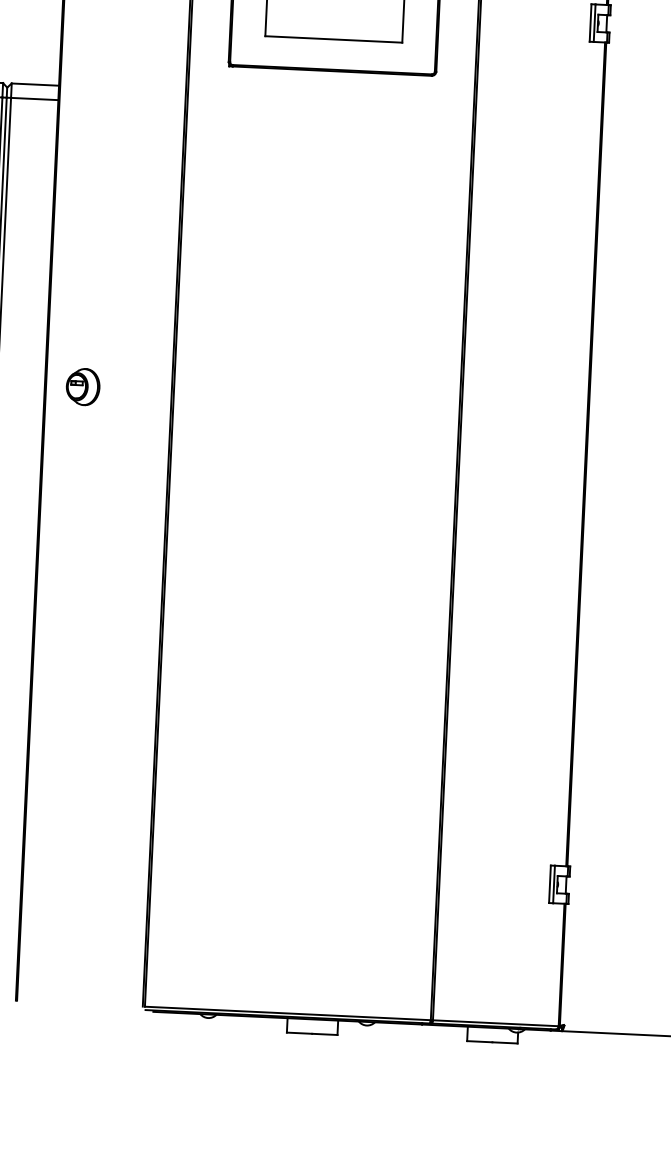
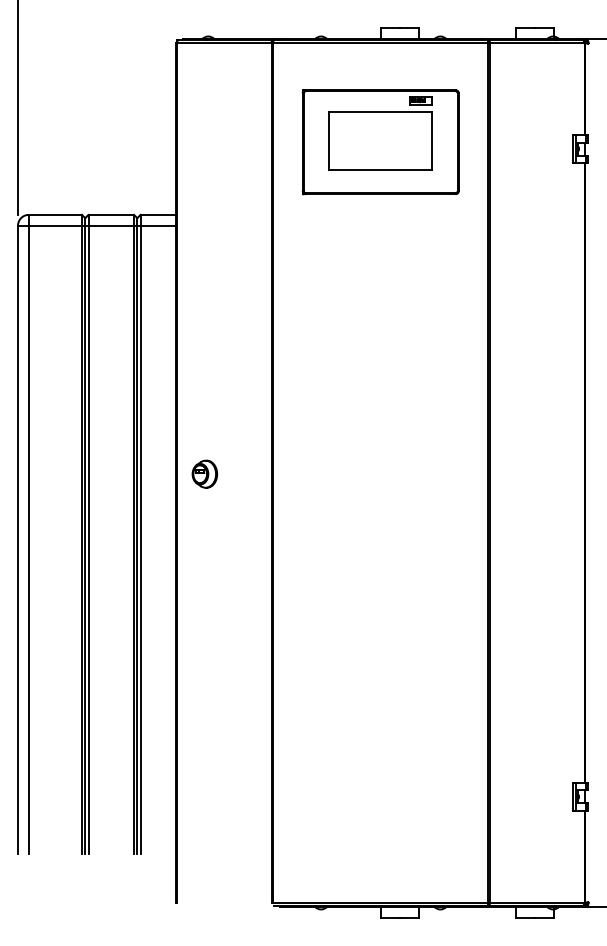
part: (82, 386) -> (204, 473), moved

